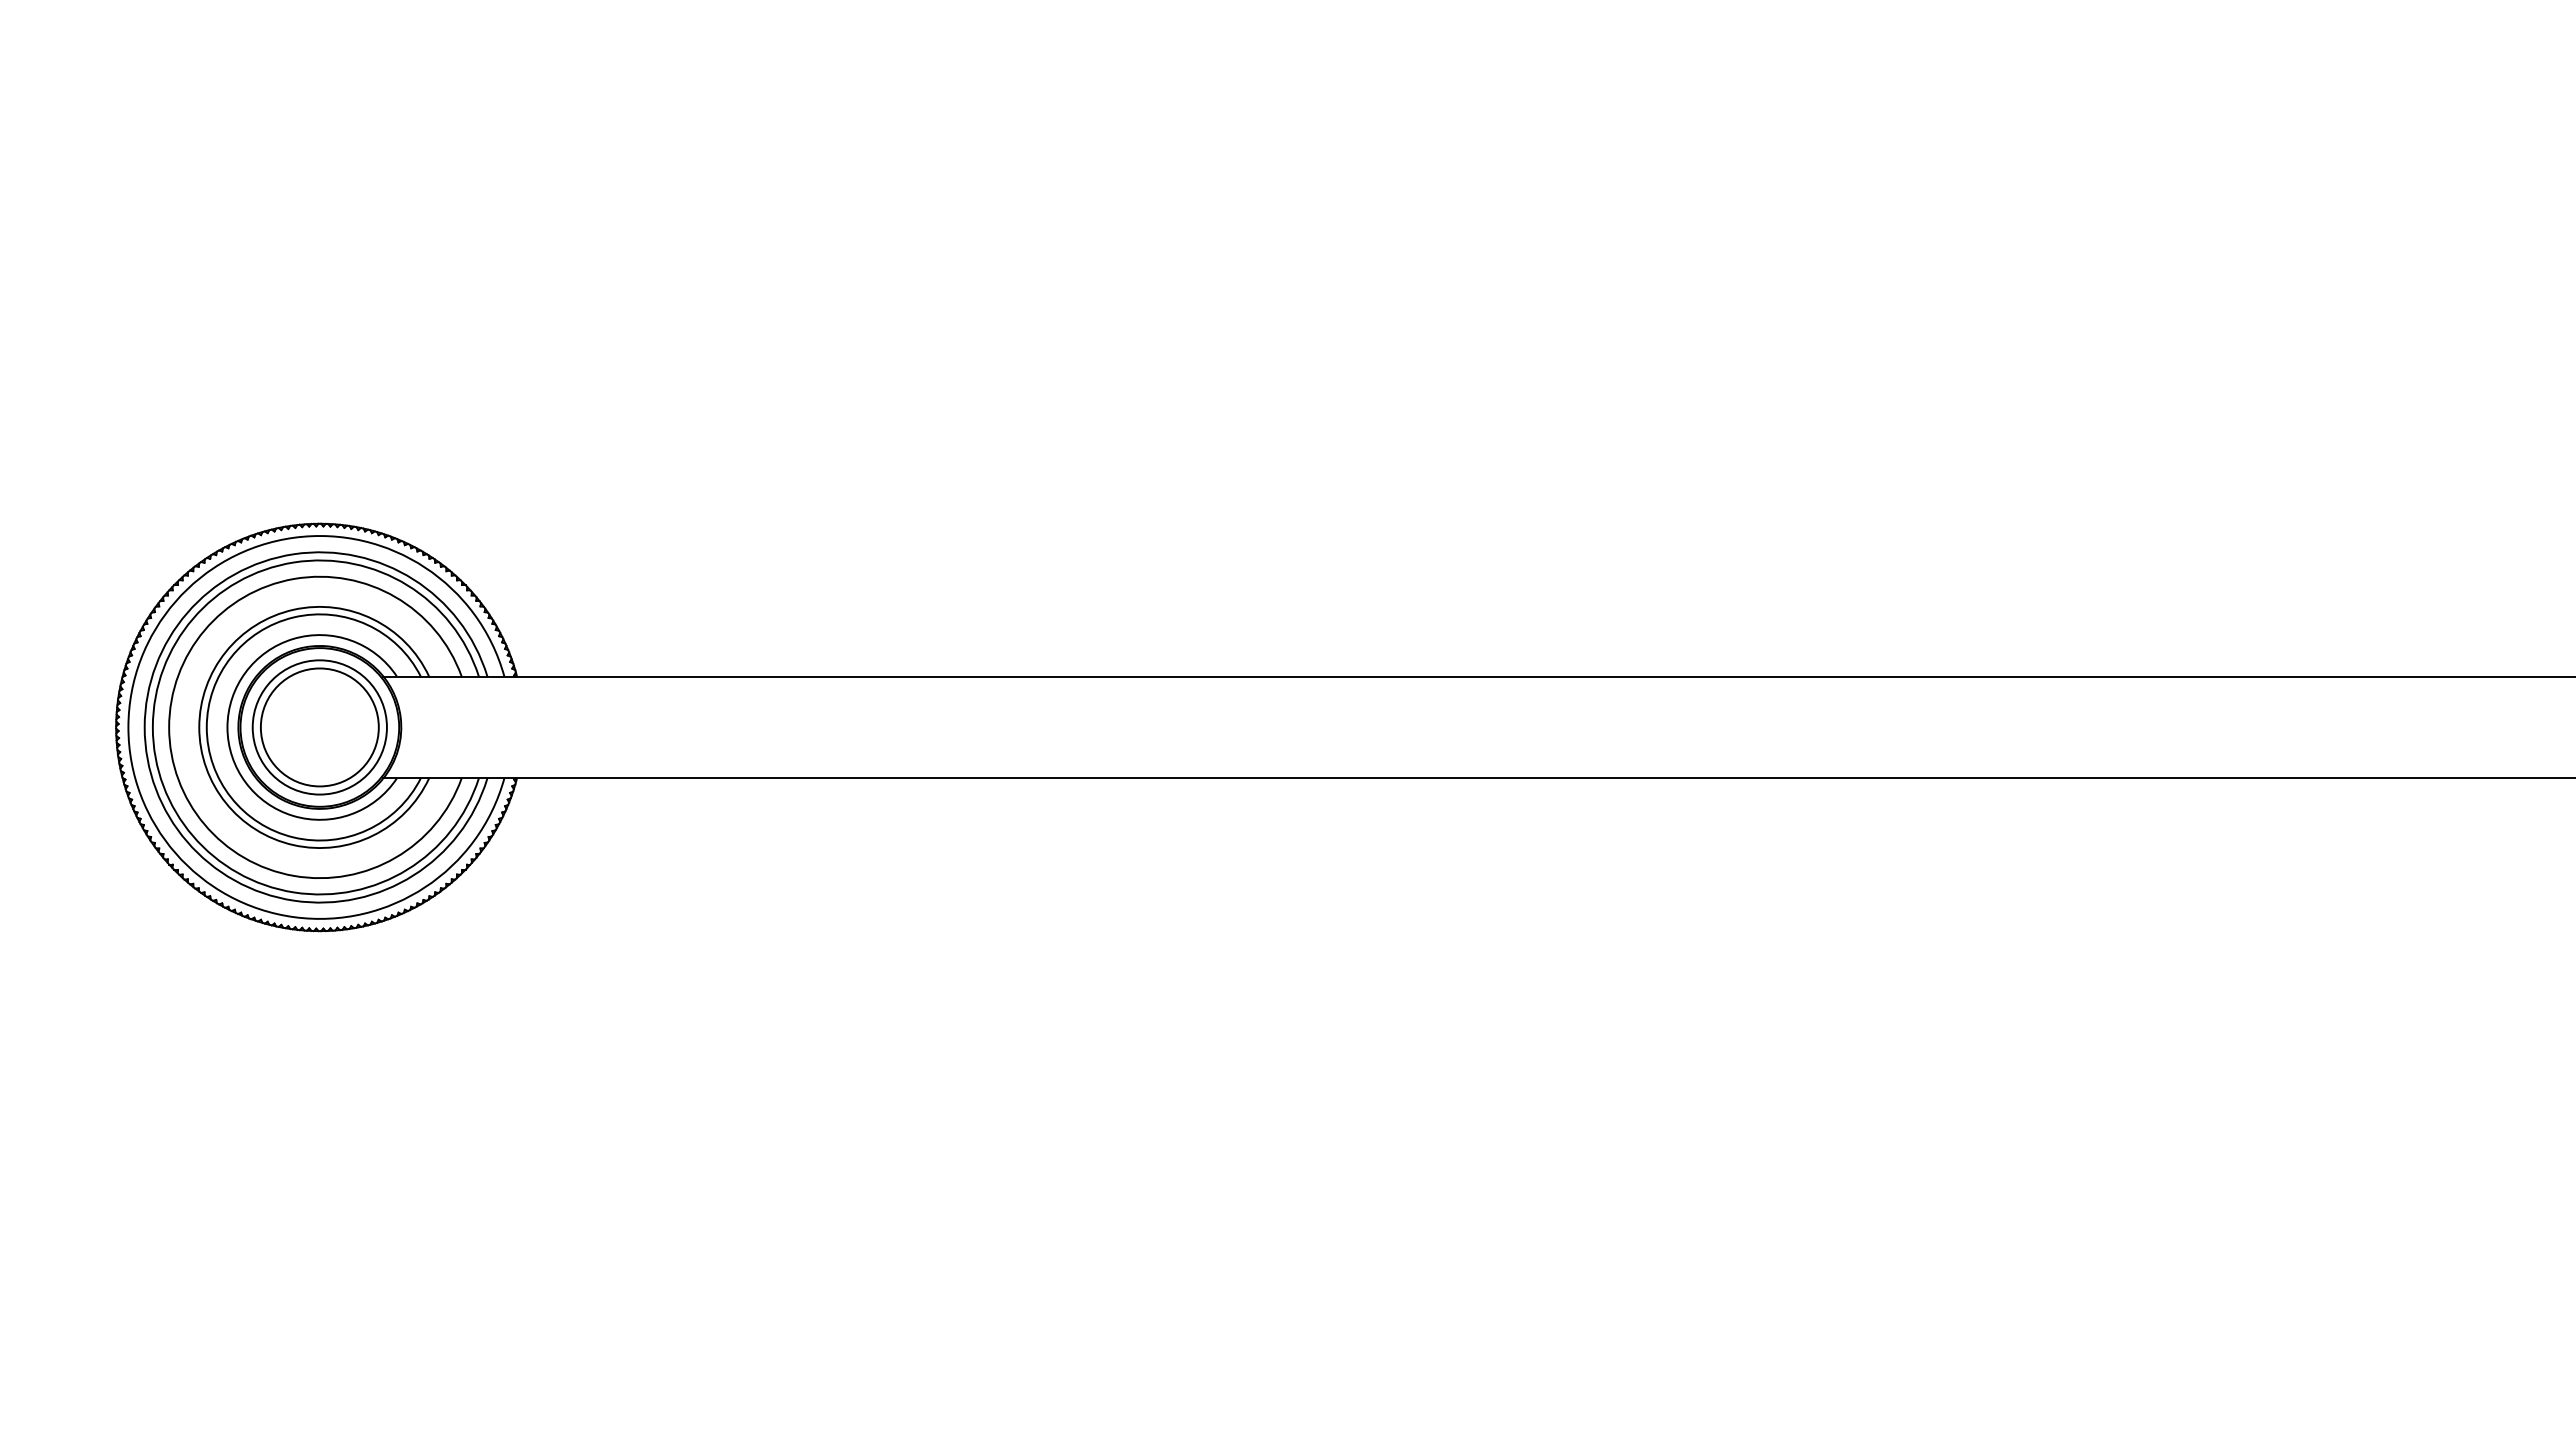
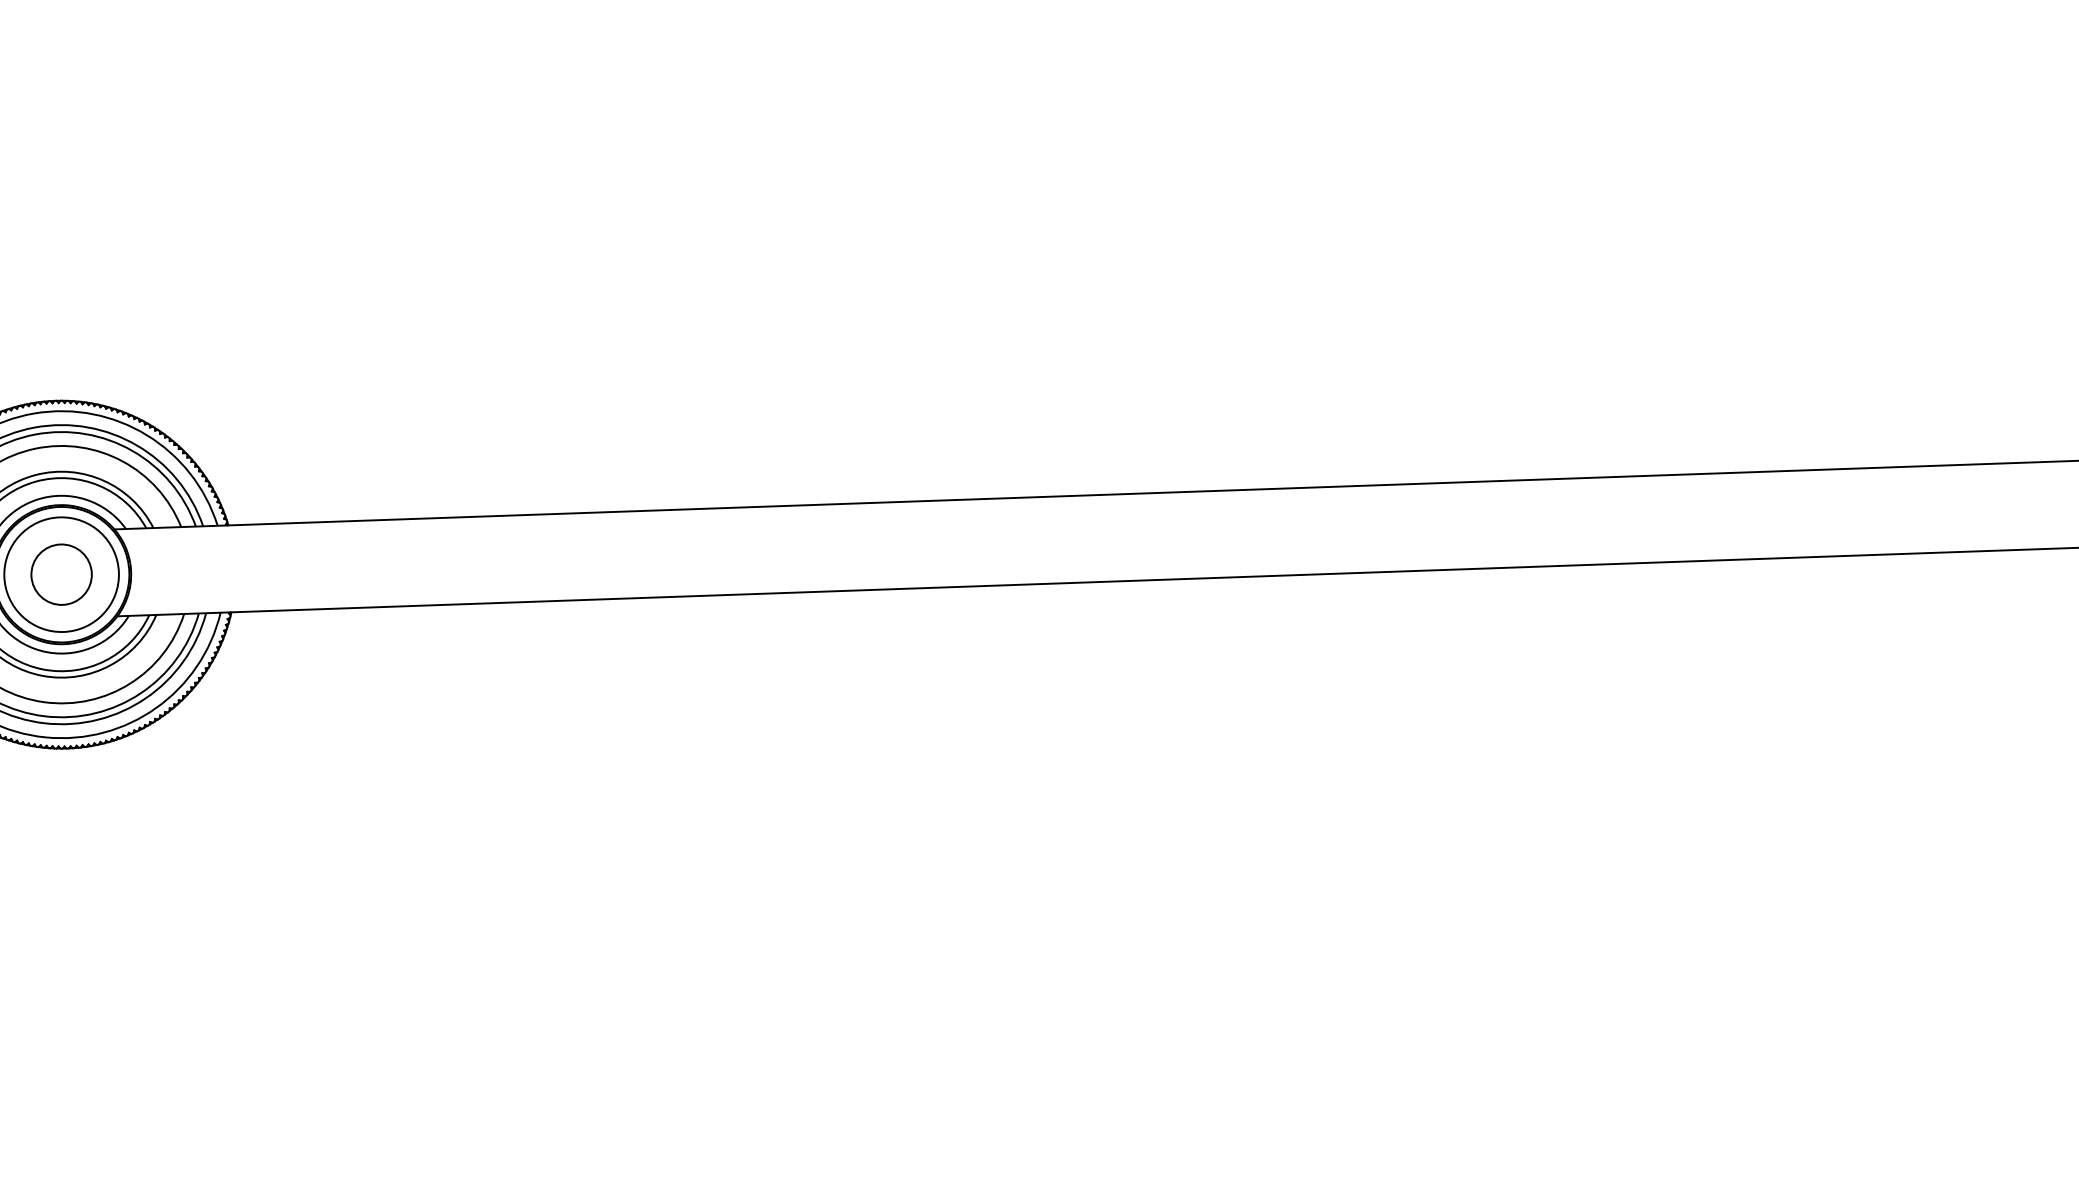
circle: (319, 727) -> (61, 574), size x0.6

